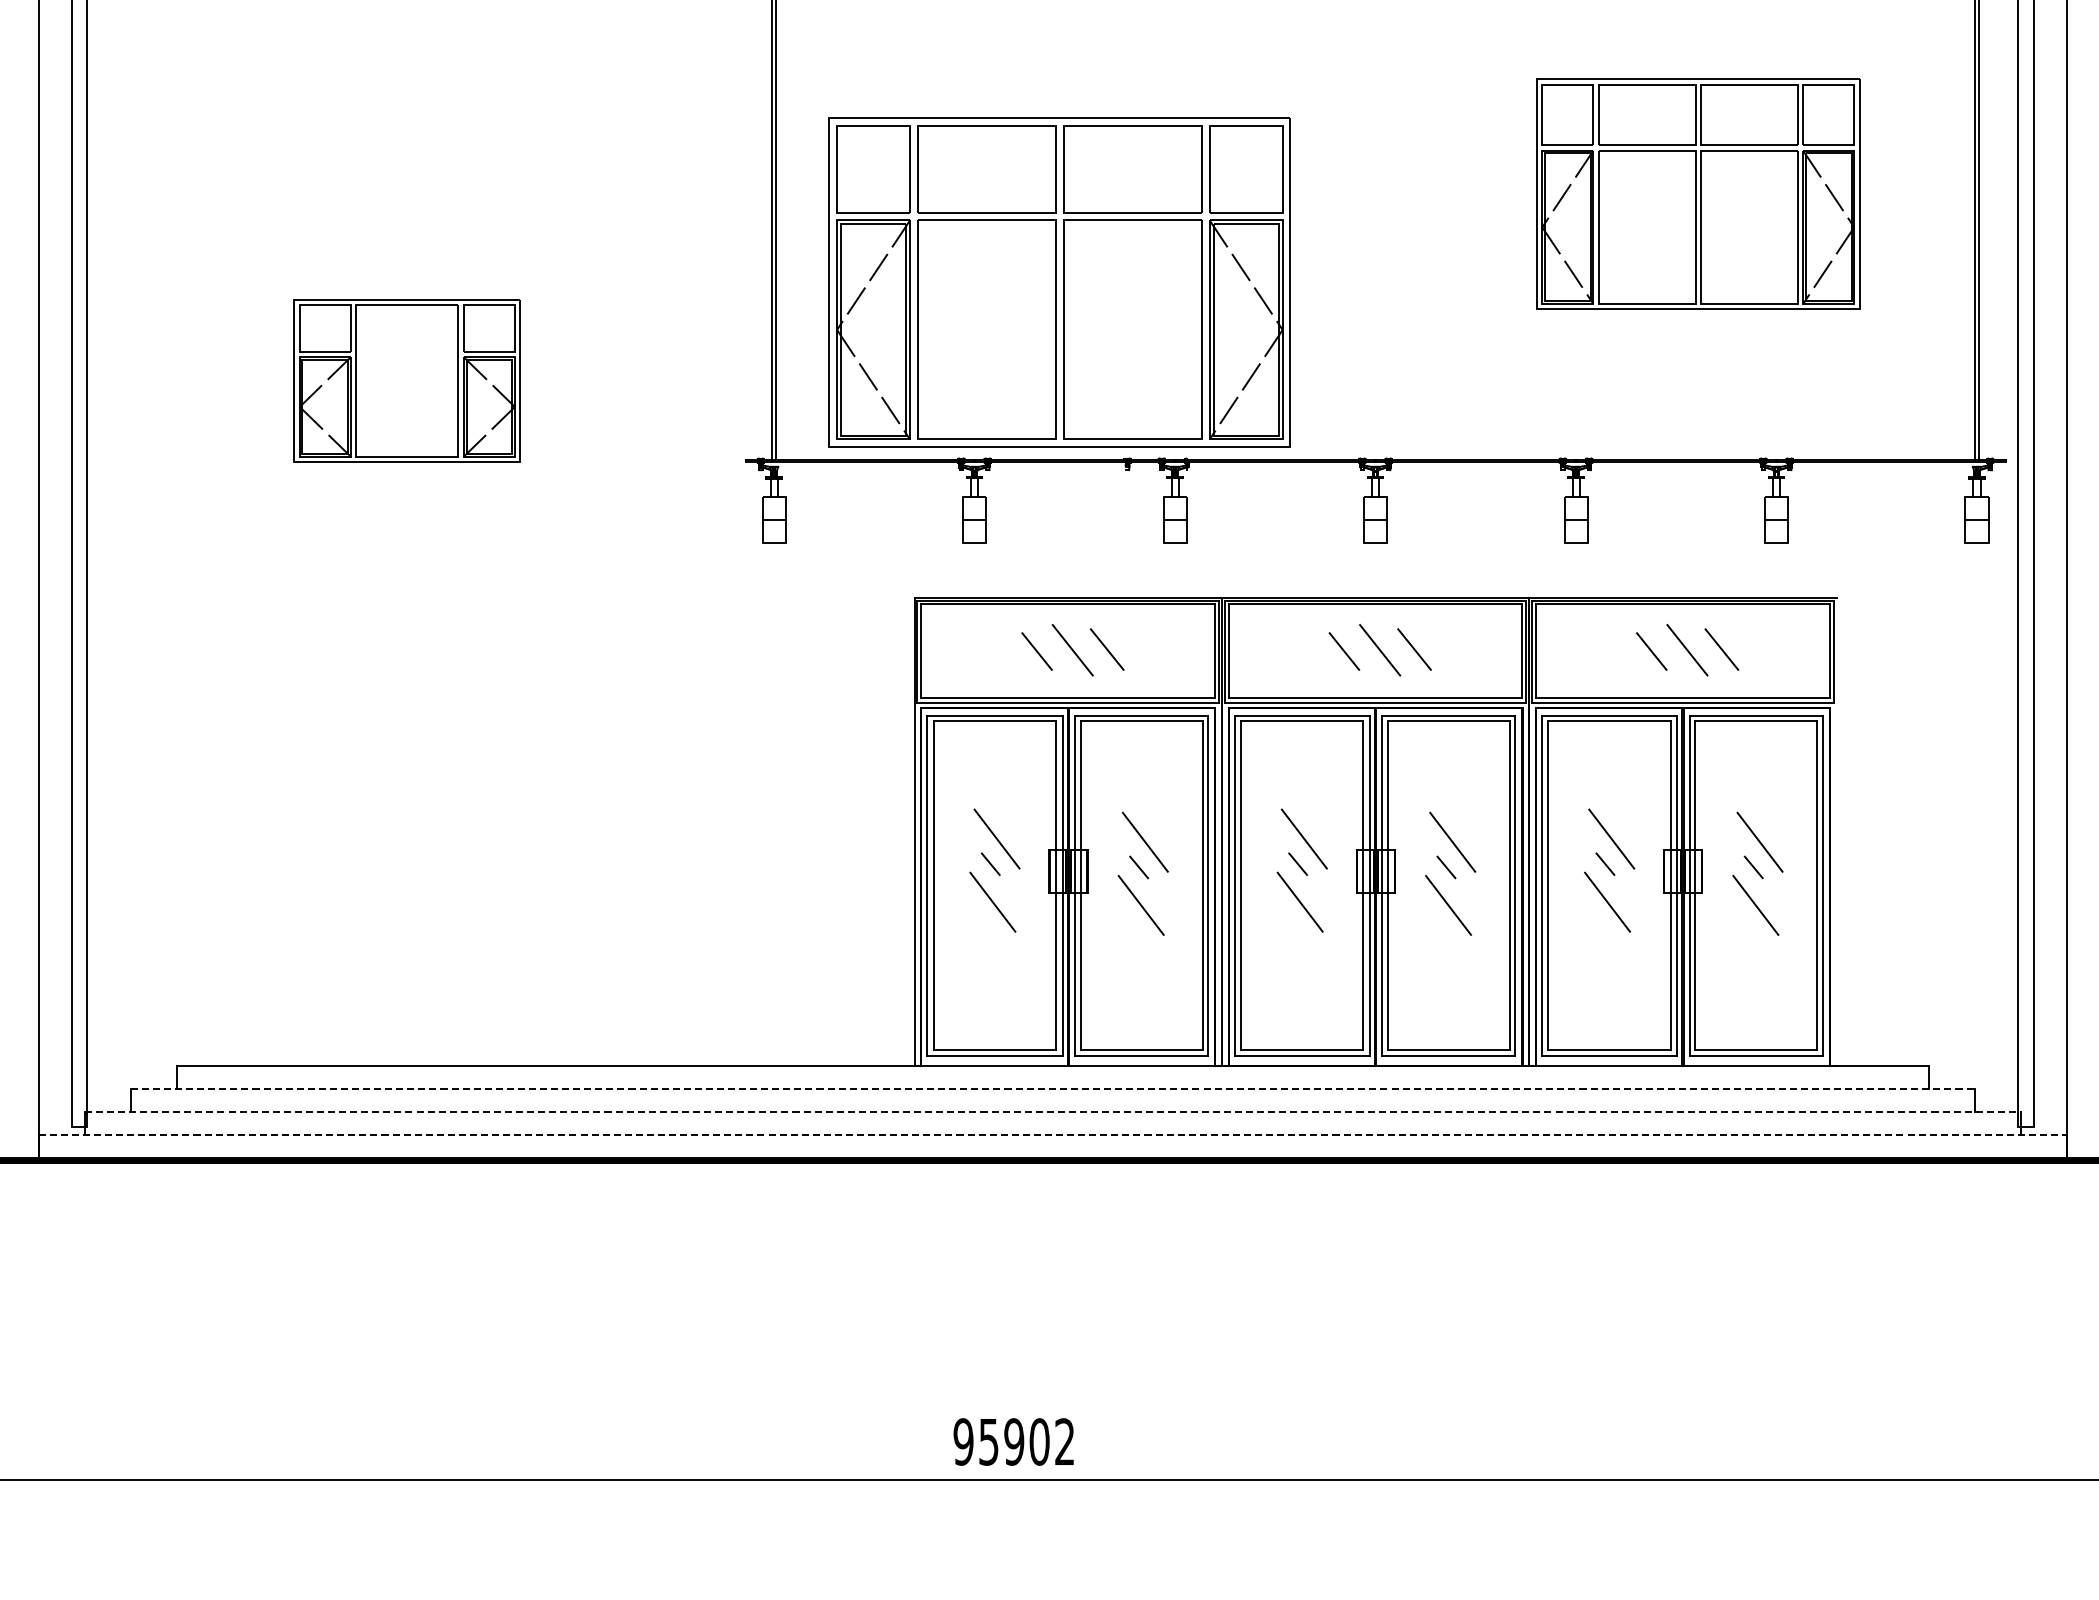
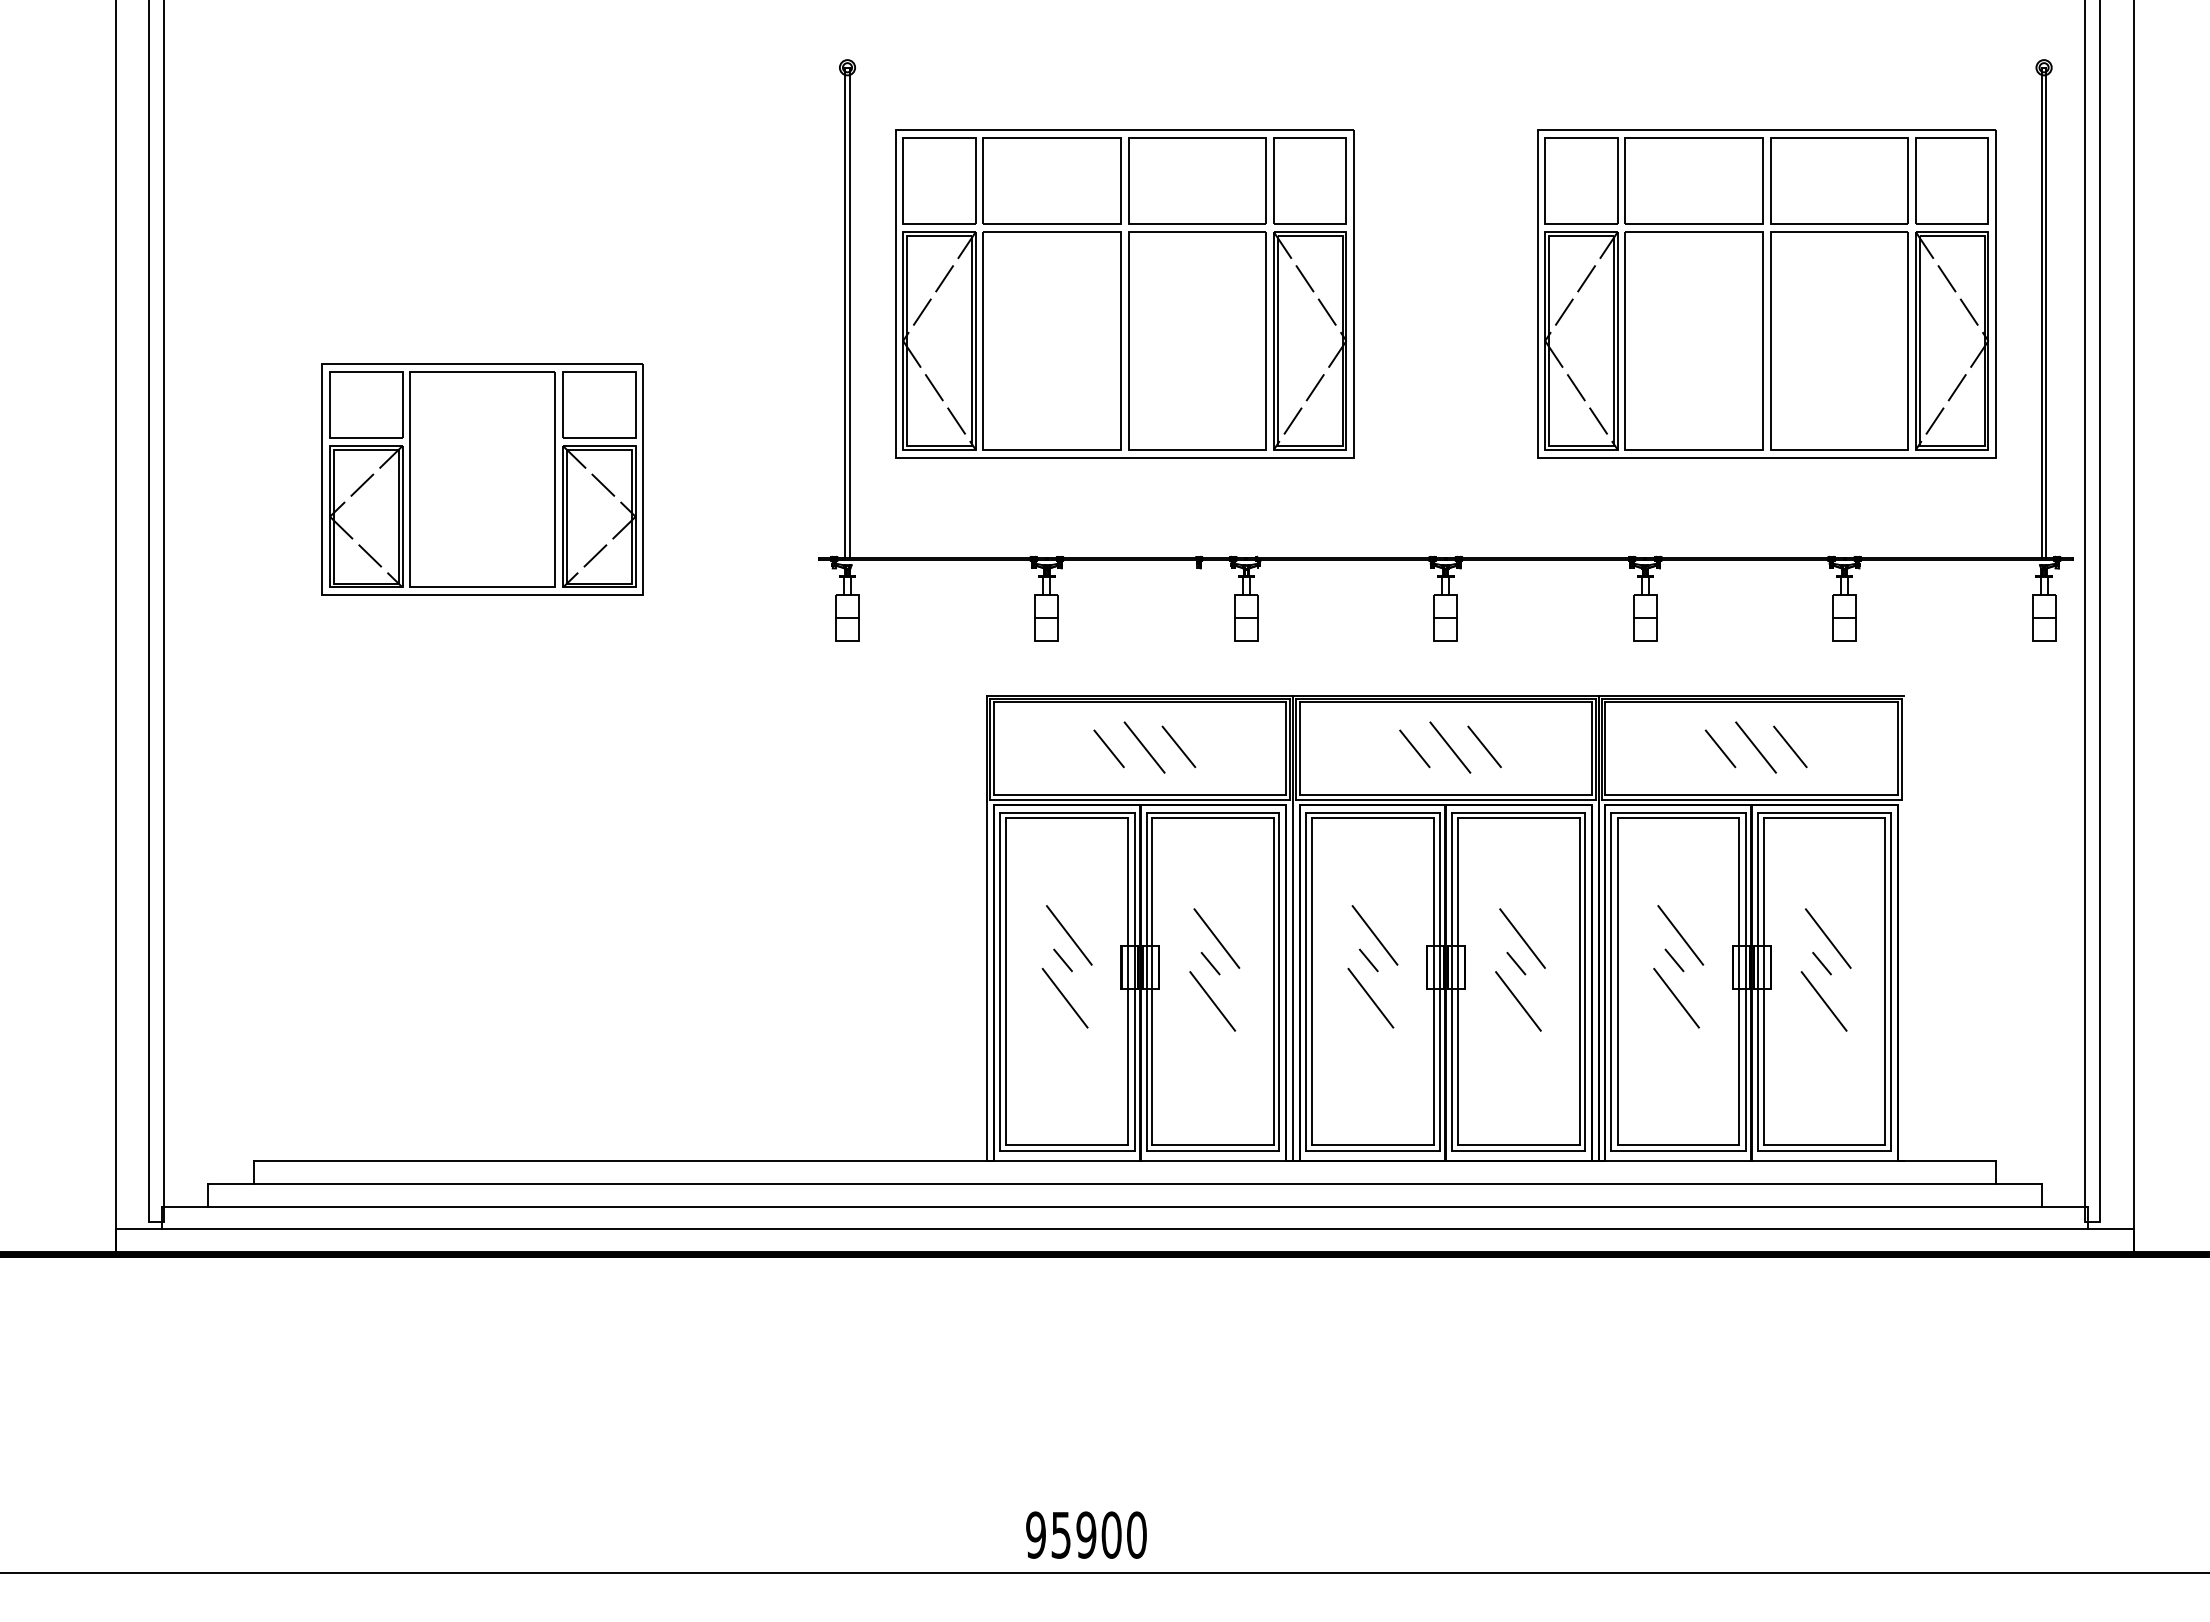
part: (1697, 193) -> (1766, 293), size x1.43
part: (1059, 282) -> (1124, 293), moved
part: (407, 380) -> (482, 479), size x1.43
line: (1053, 1088) -> (1125, 1183), dashed -> solid
line: (1052, 1111) -> (1124, 1206), dashed -> solid
line: (1052, 1134) -> (1124, 1229), dashed -> solid
text: (1064, 1441) -> (1136, 1534), 95902 -> 95900

